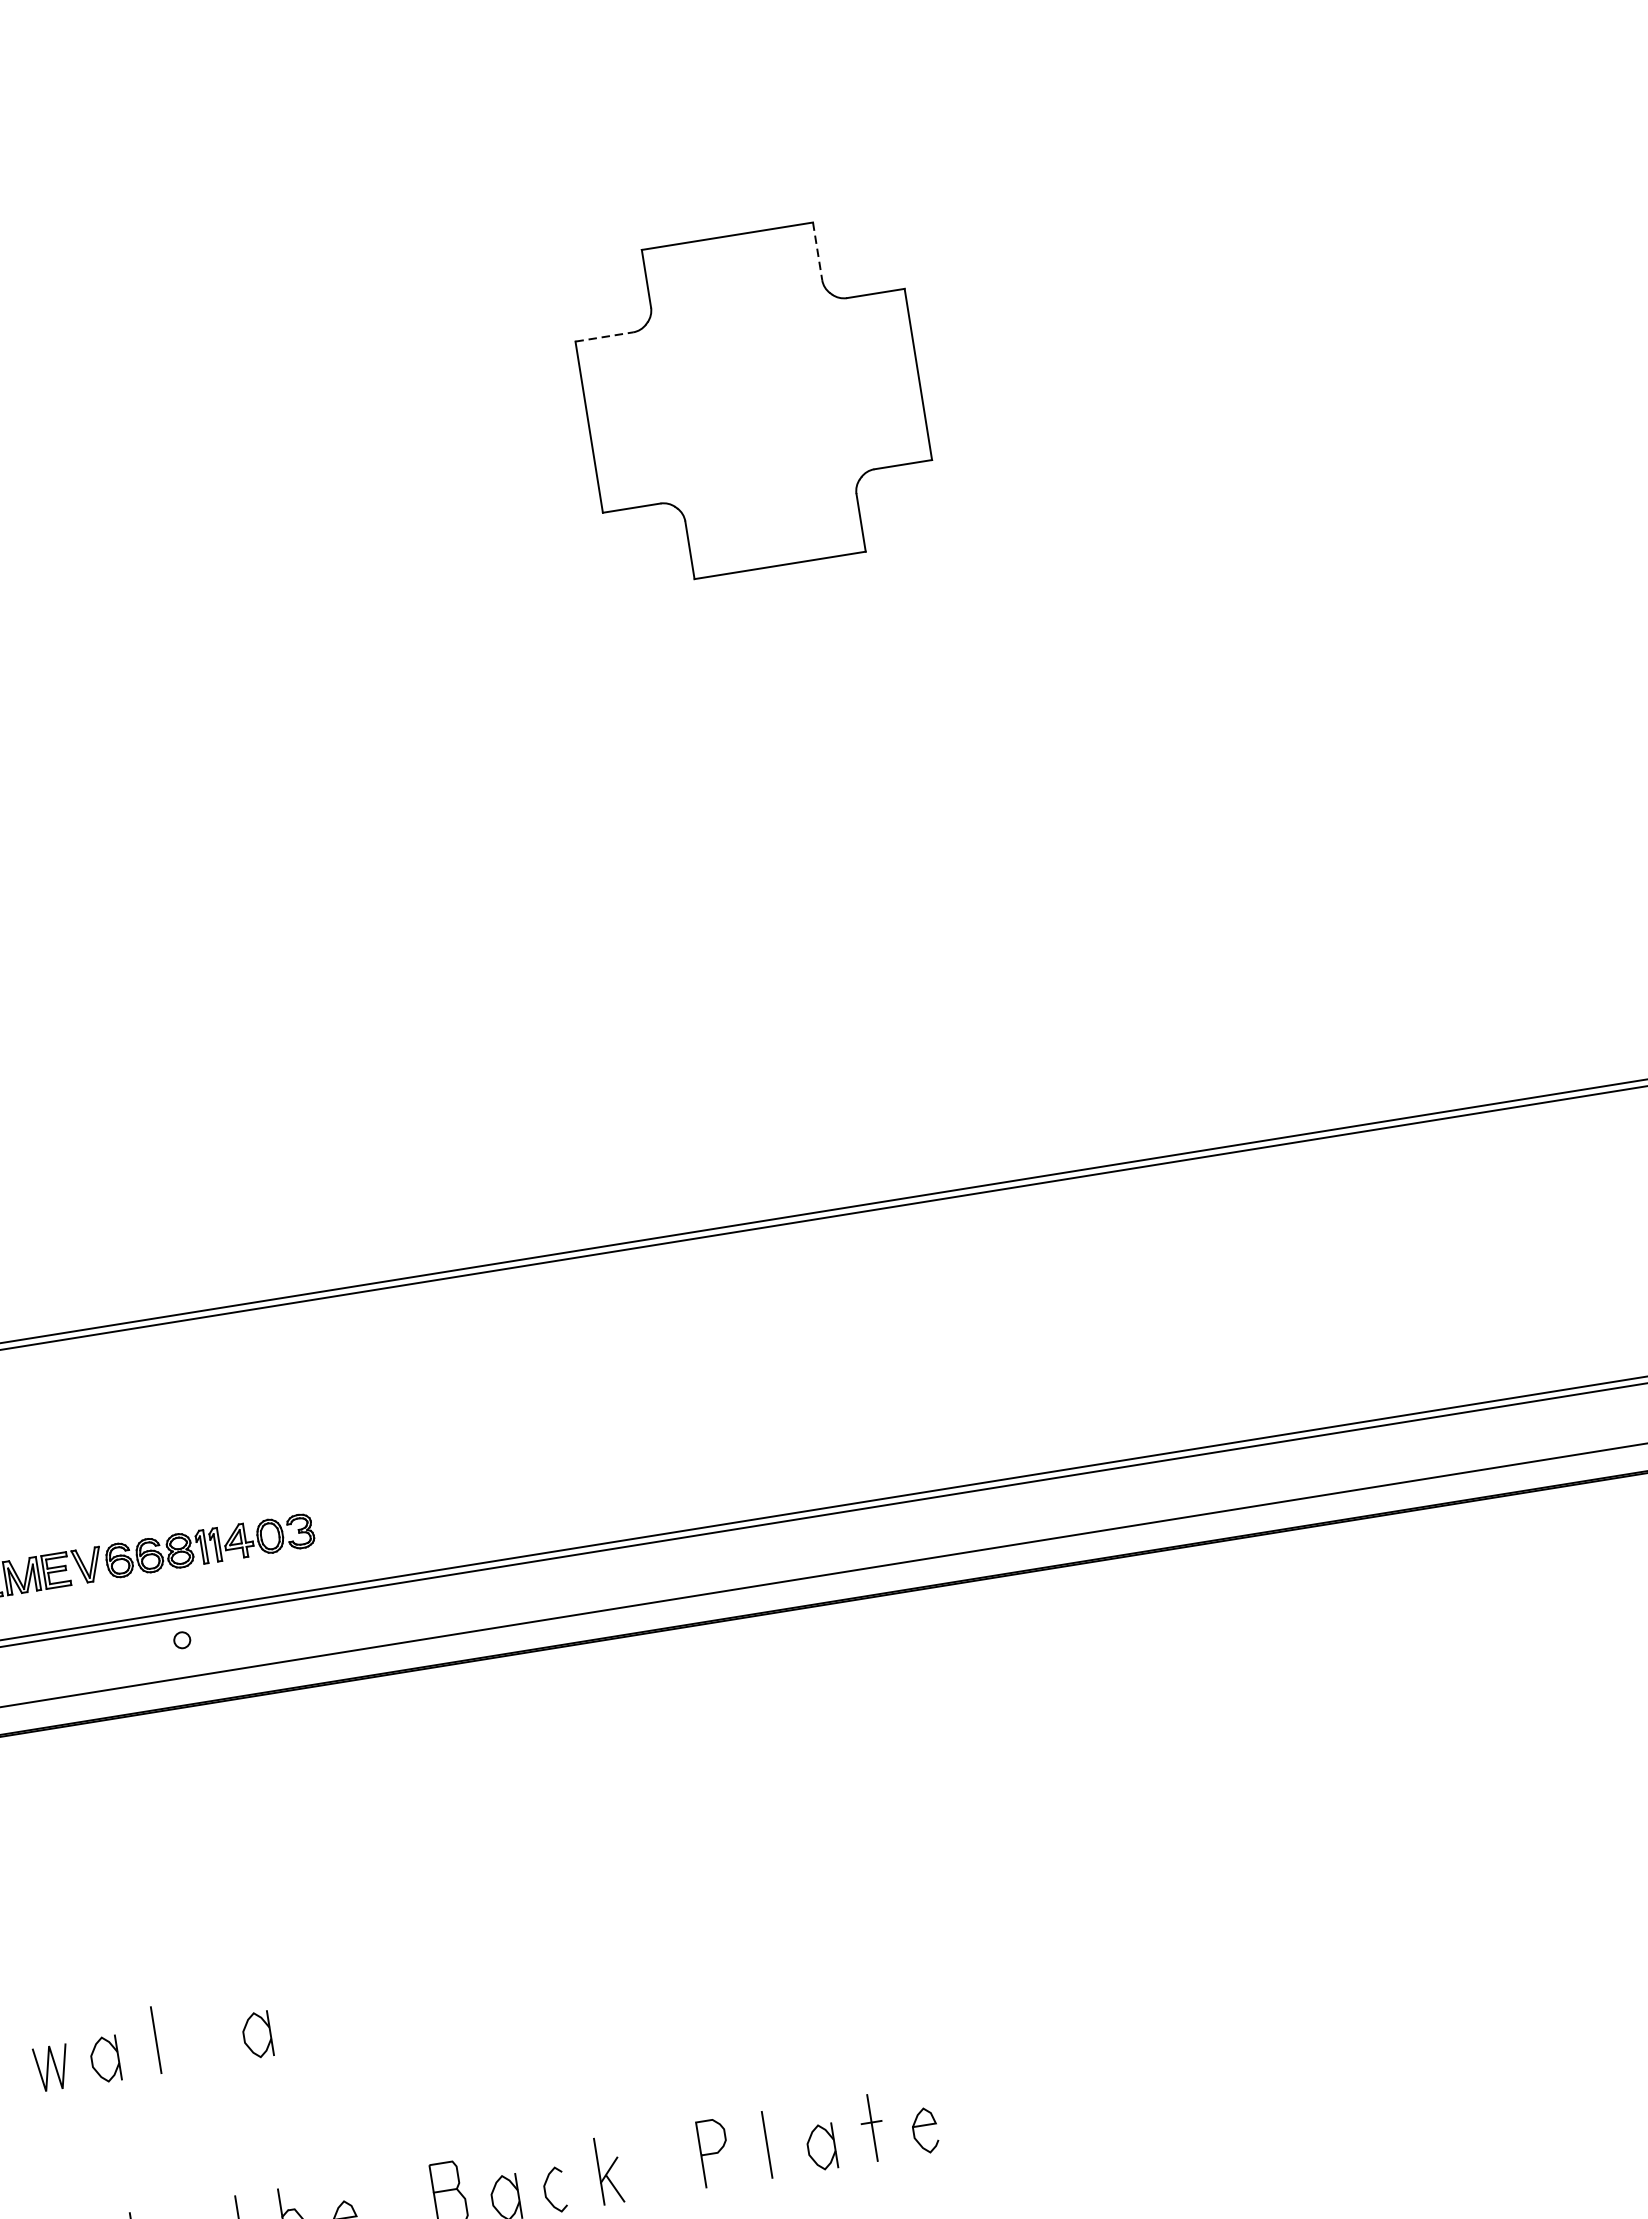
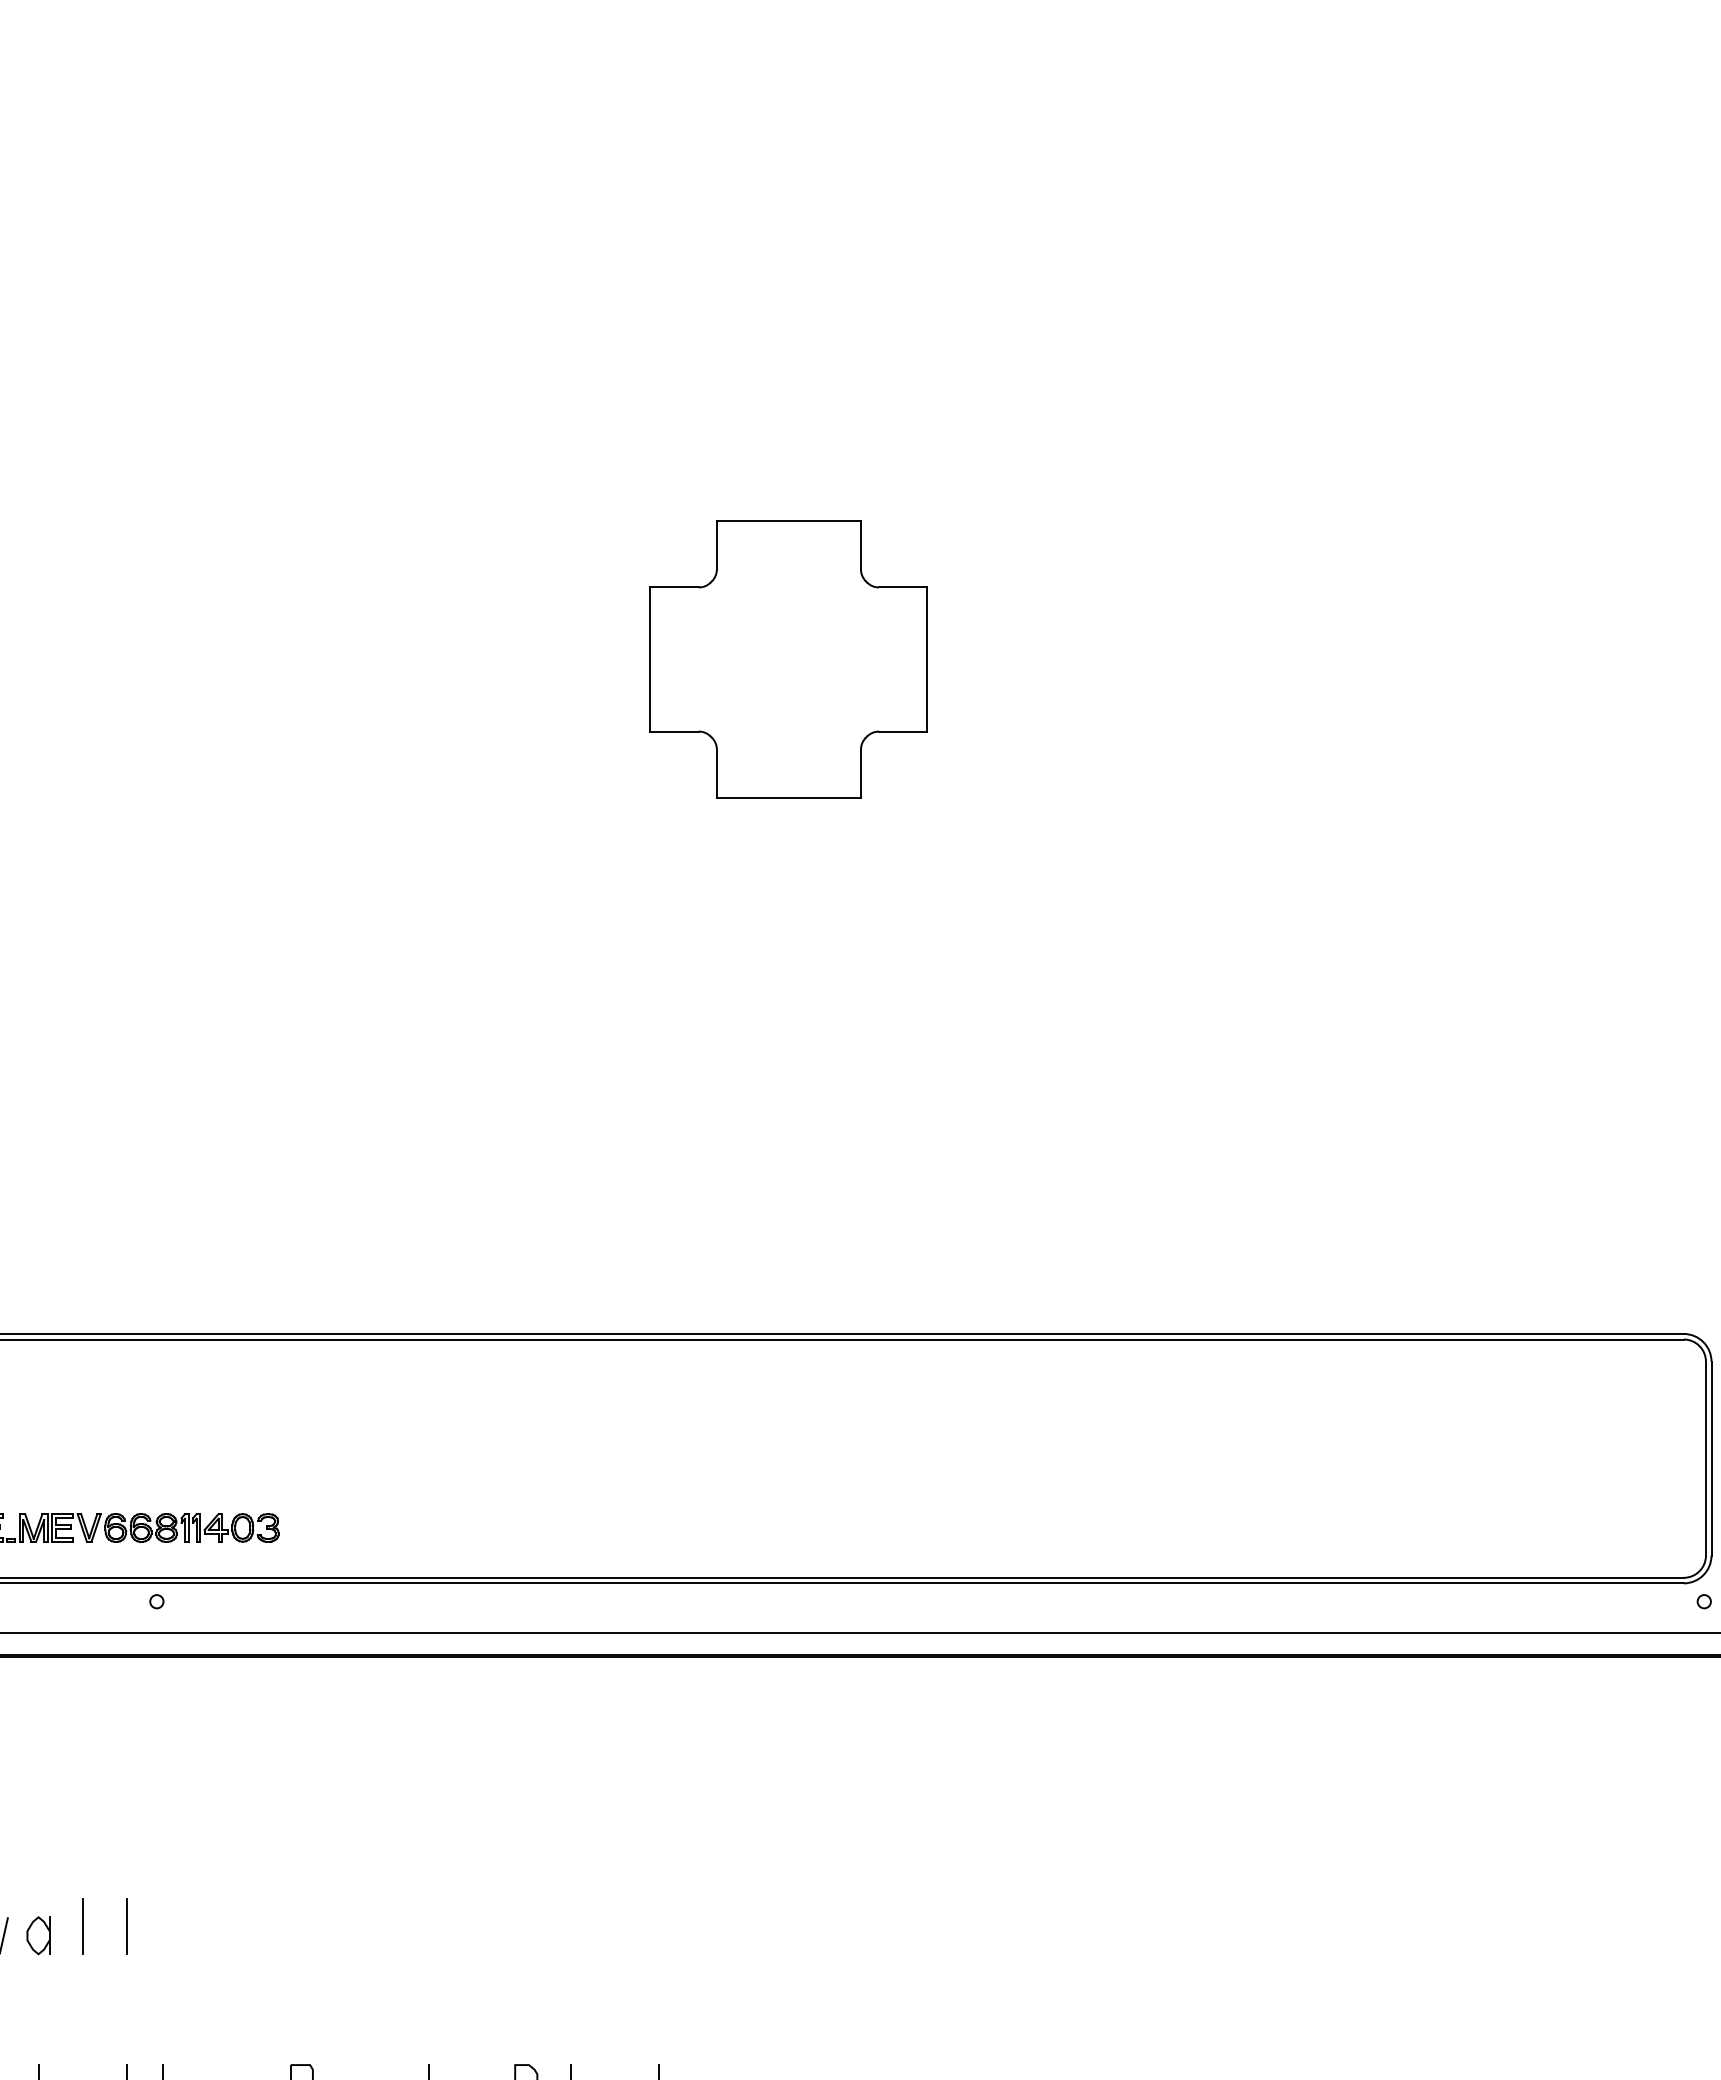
line: (817, 251) -> (860, 545), dashed -> solid
line: (605, 336) -> (675, 587), dashed -> solid
line: (209, 2031) -> (127, 1926), added
part: (257, 2034) -> (166, 1935), removed

